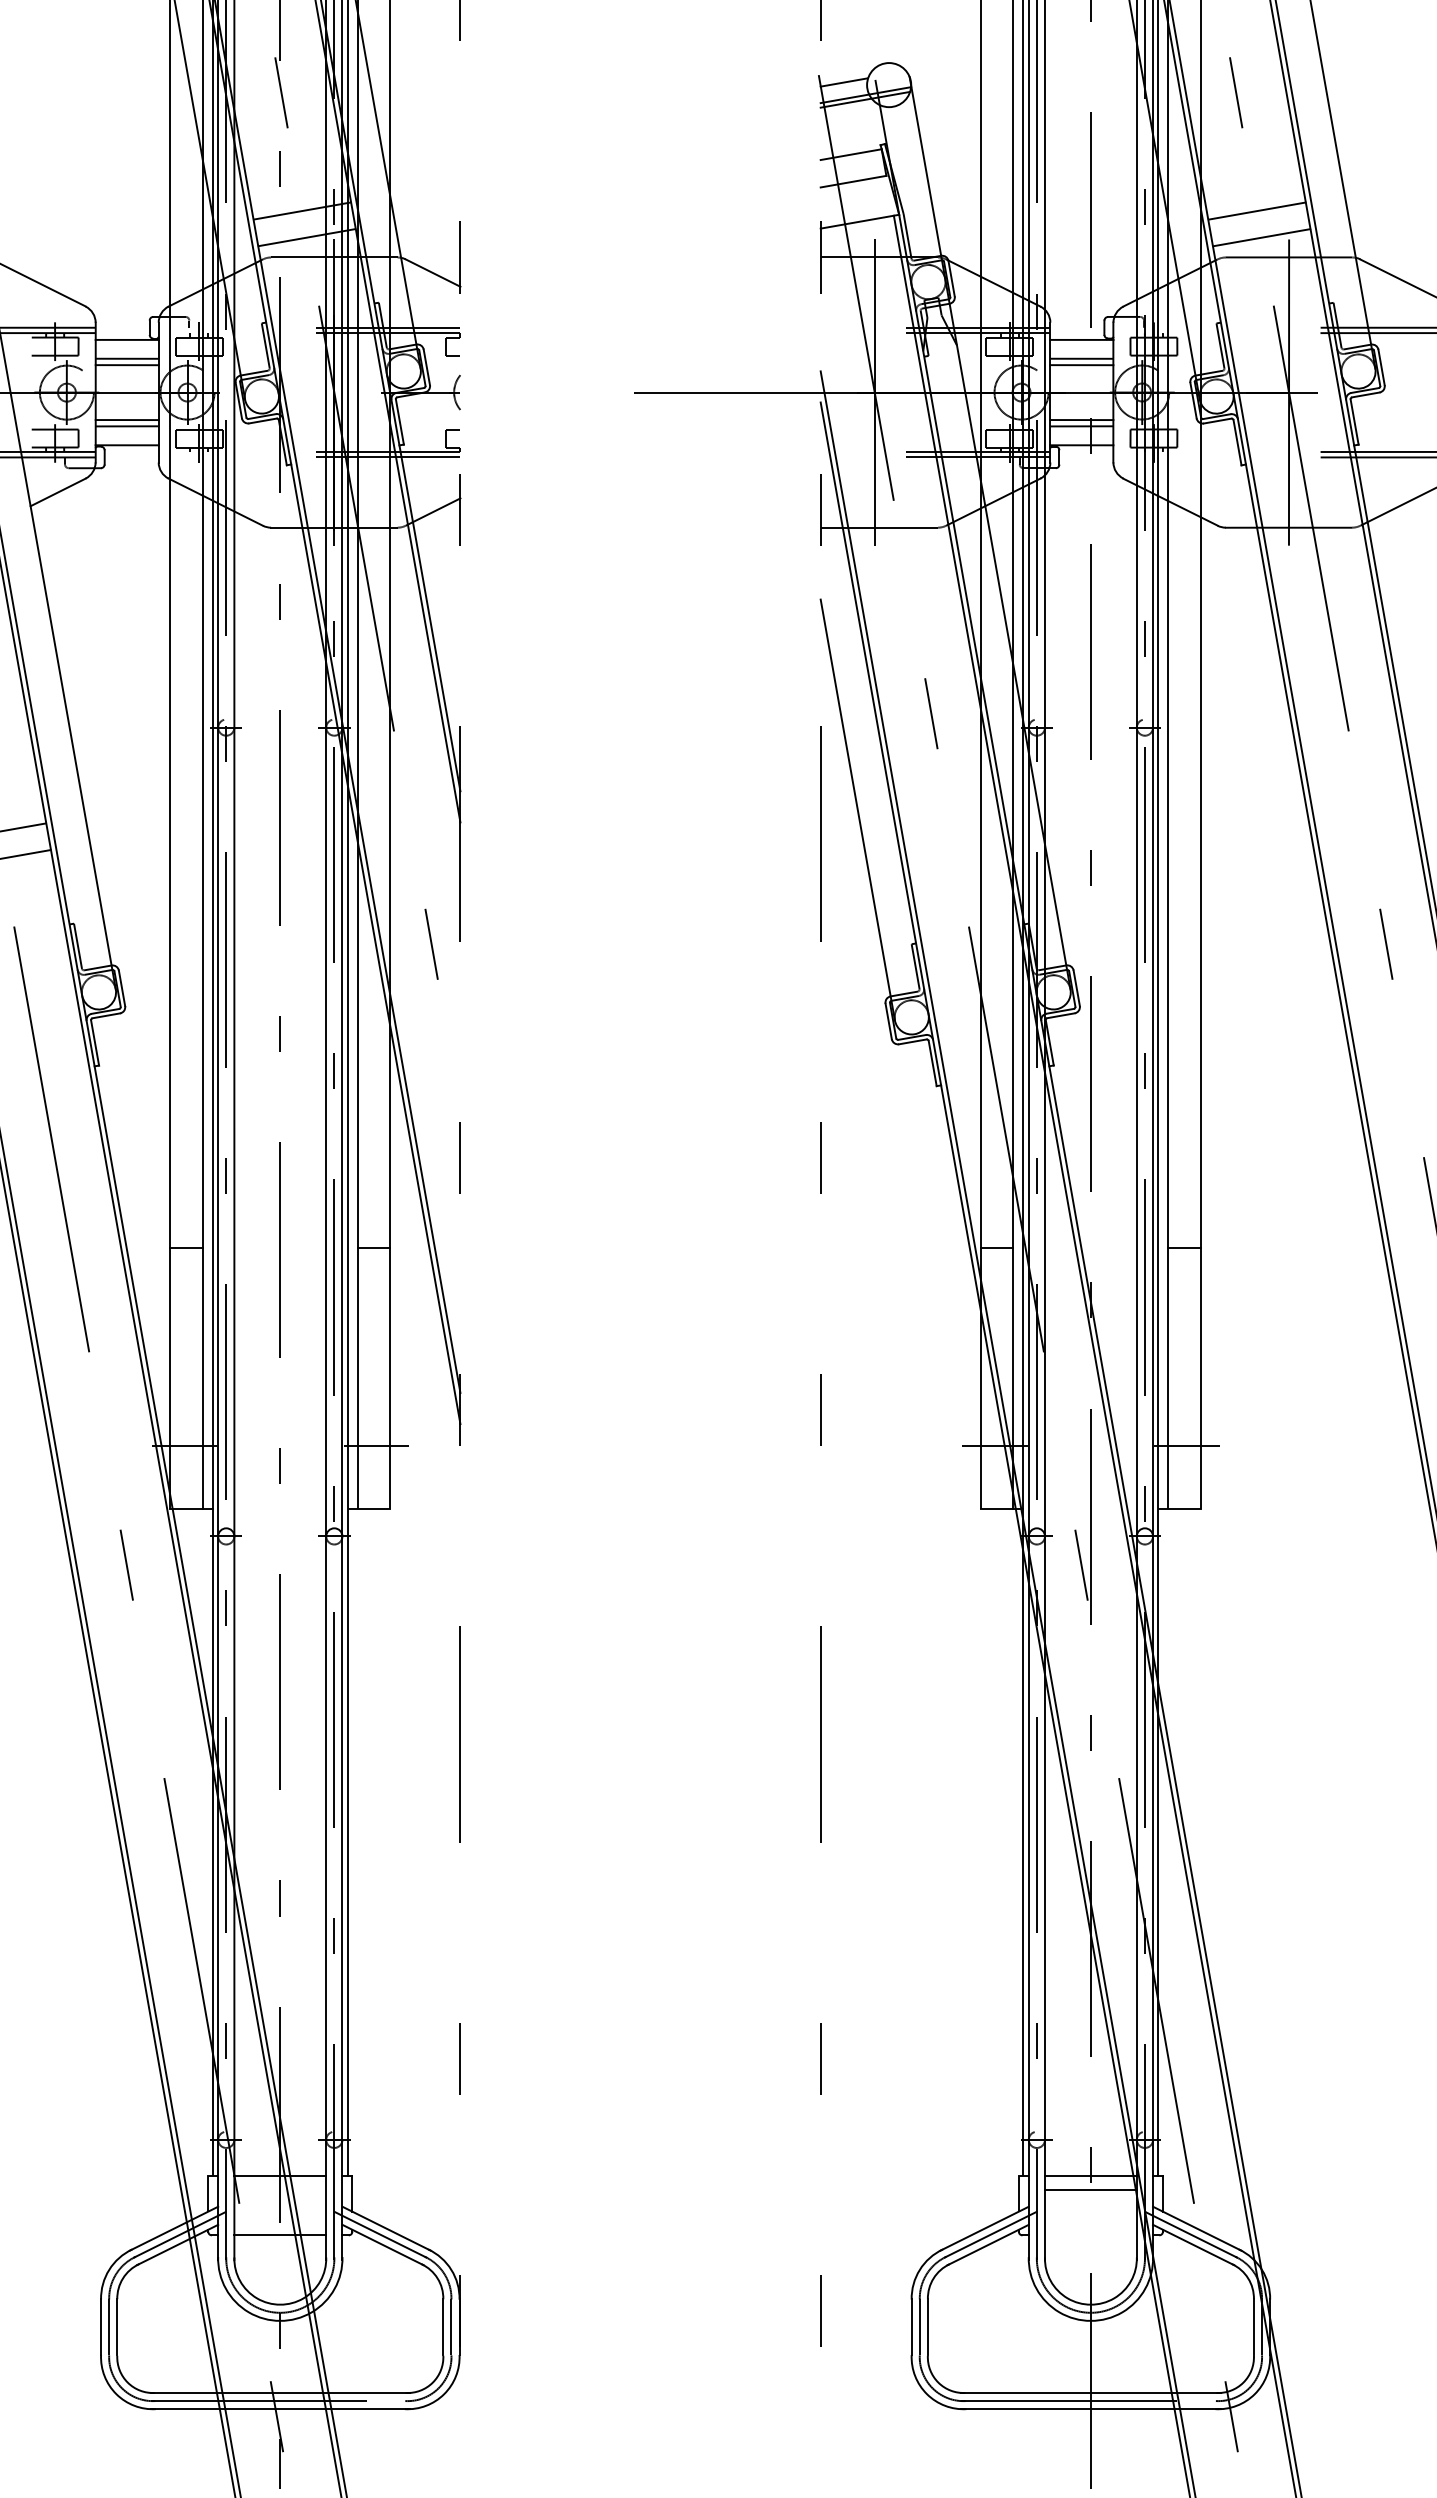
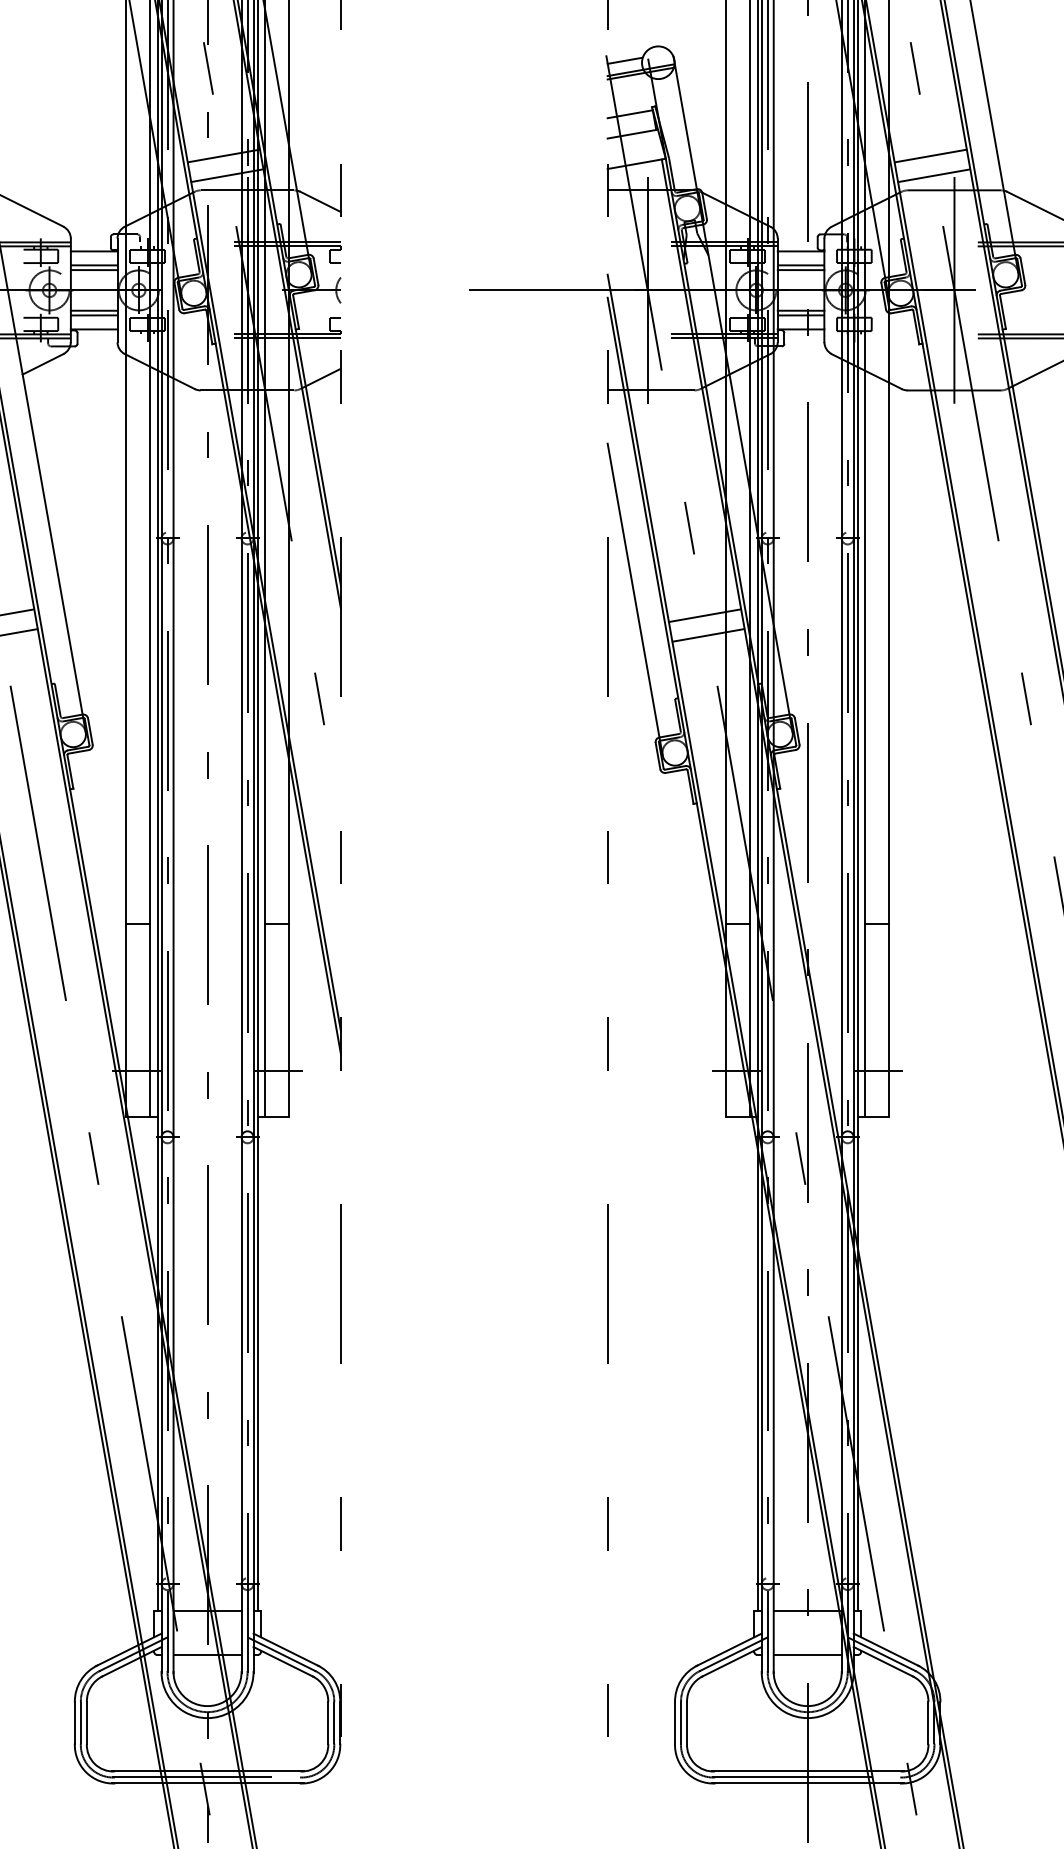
line: (951, 831) -> (704, 615), added
line: (956, 858) -> (708, 635), added
line: (1090, 2190) -> (807, 1654), moved

